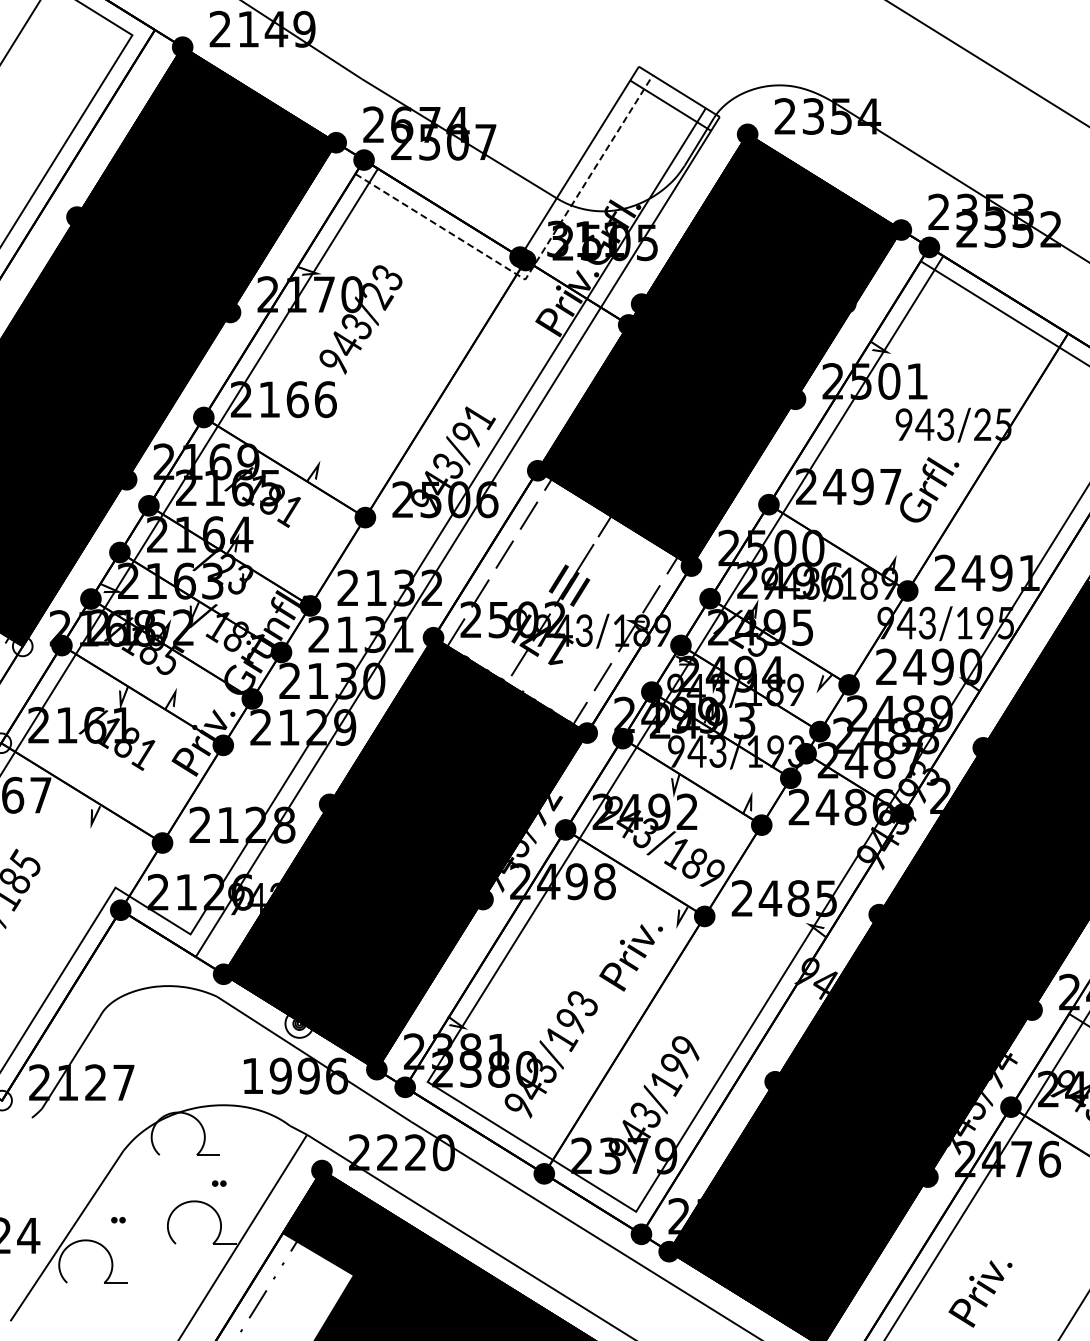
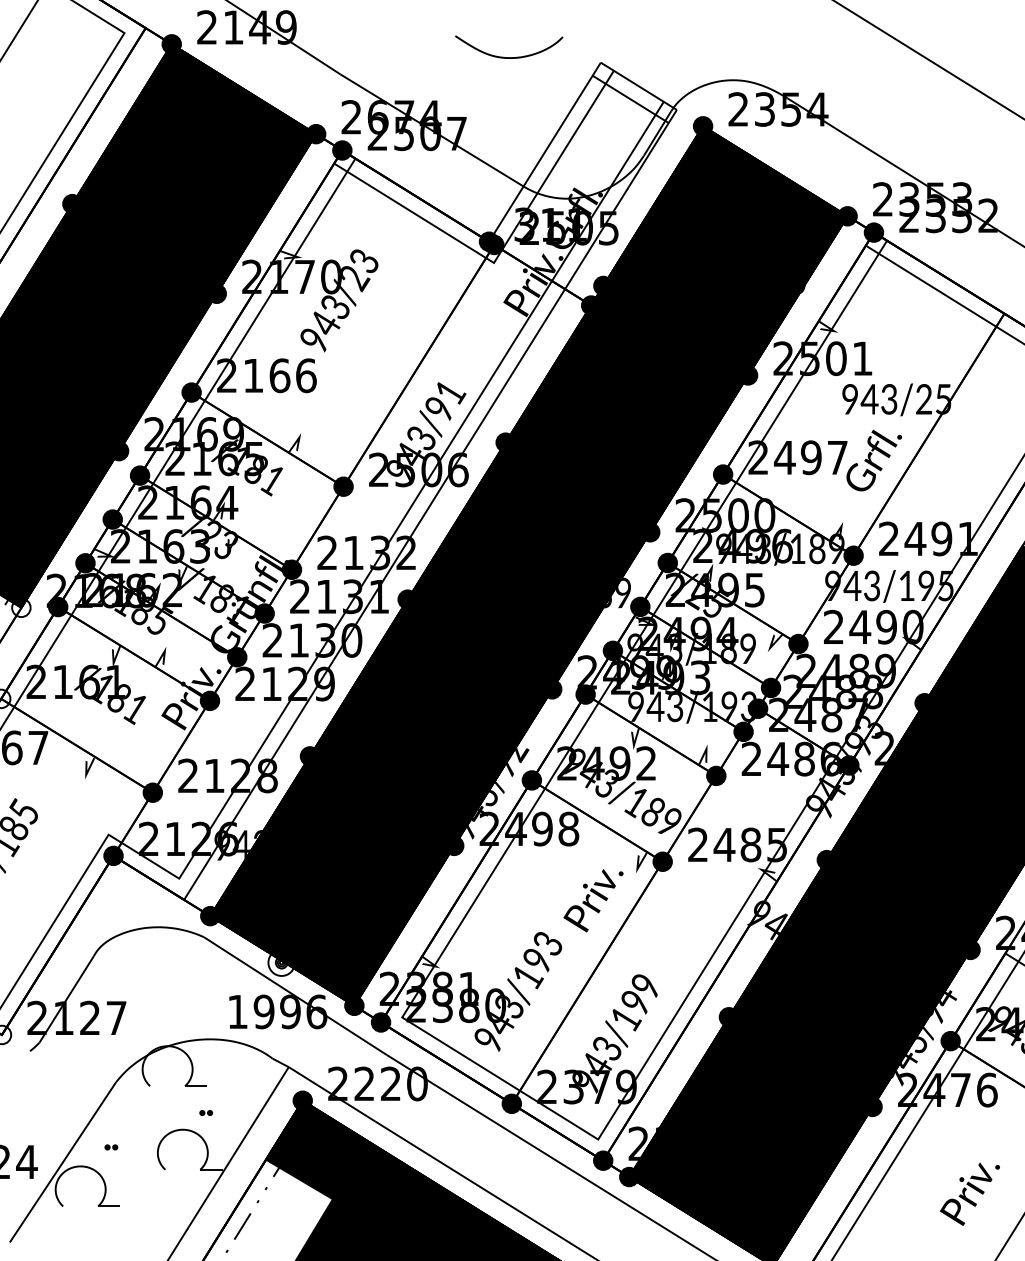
curve: (541, 60) -> (509, 56), added
line: (535, 262) -> (503, 246), dashed -> solid
fill: (562, 601) -> (528, 565), added
text: (980, 1293) -> (970, 1193), moved

